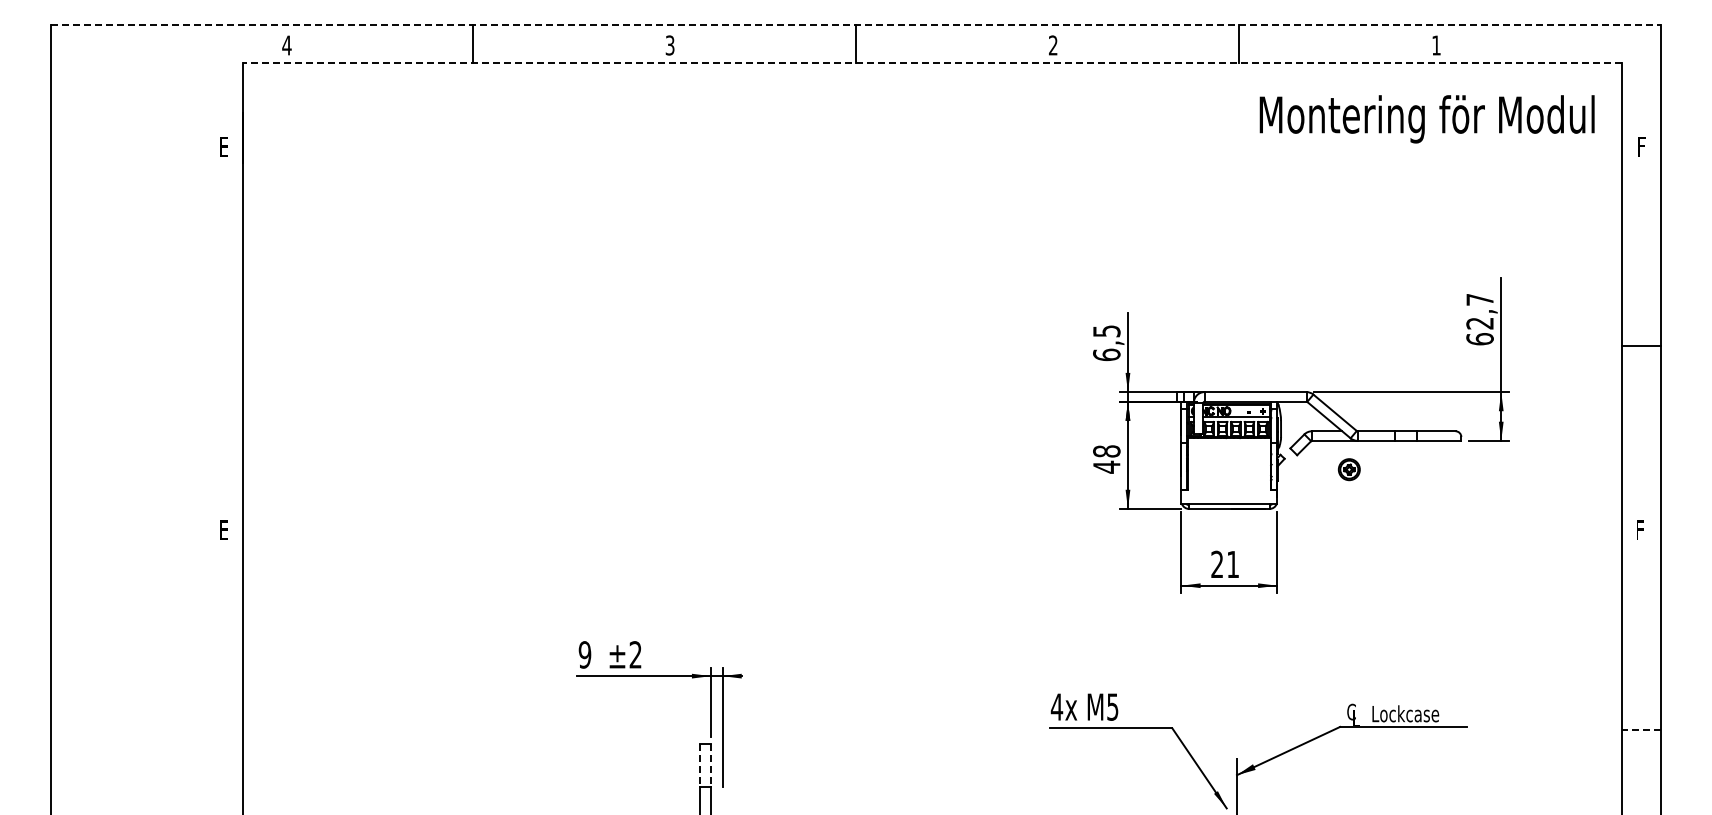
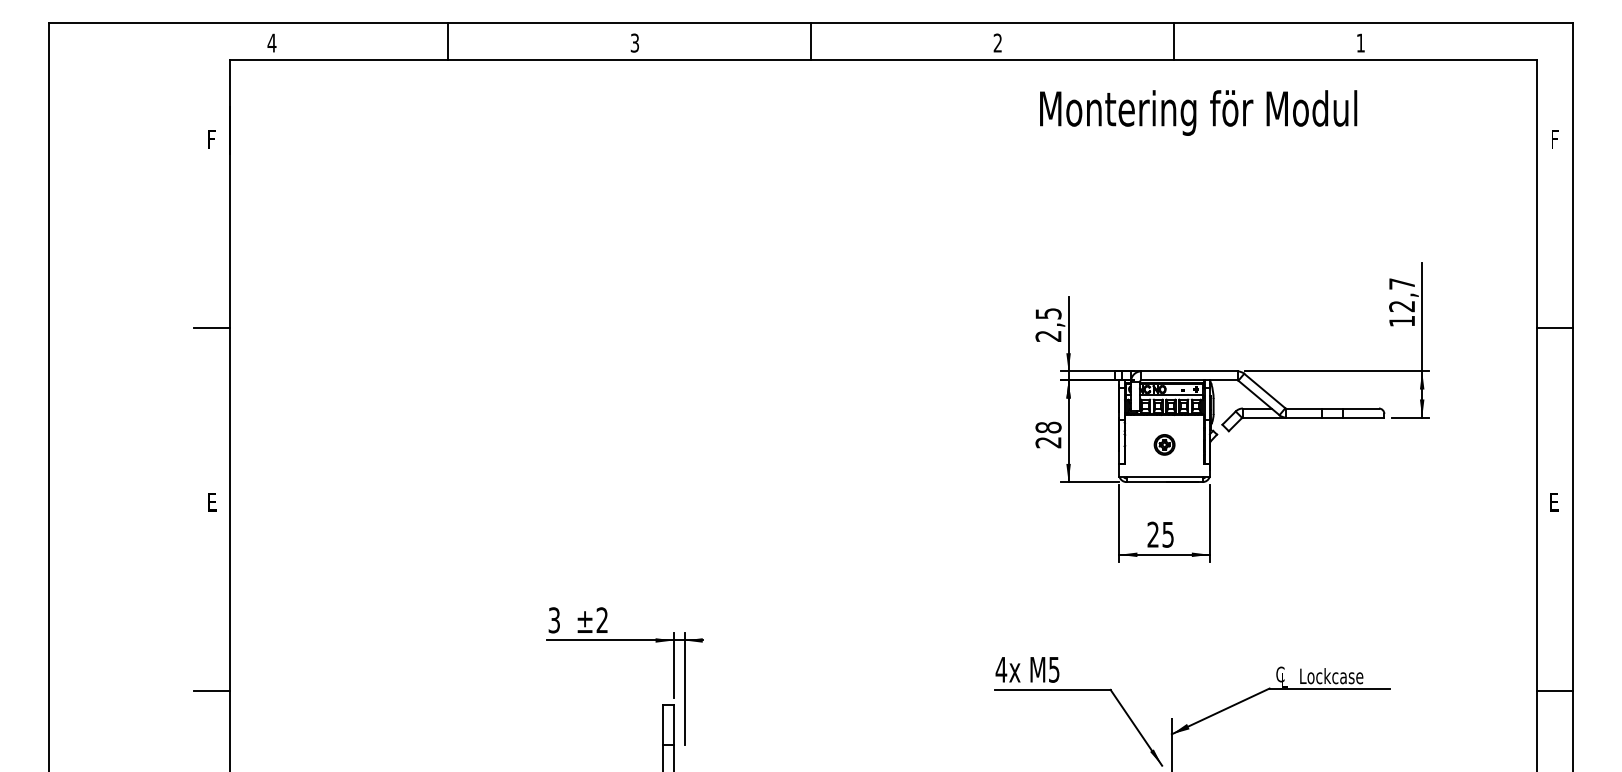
line: (856, 24) -> (811, 23), dashed -> solid
line: (932, 62) -> (883, 59), dashed -> solid
text: (1426, 119) -> (1197, 113), moved
text: (224, 146) -> (212, 138), E -> F
text: (1479, 339) -> (1401, 321), 62,7 -> 12,7
line: (223, 346) -> (211, 328), added
text: (1106, 354) -> (1048, 335), 6,5 -> 2,5
text: (1106, 466) -> (1048, 441), 48 -> 28
part: (1348, 469) -> (1163, 444), moved
text: (1641, 529) -> (1555, 501), F -> E
text: (1232, 564) -> (1167, 534), 21 -> 25
text: (584, 654) -> (553, 619), 9 -> 3
line: (223, 729) -> (211, 690), added
line: (1640, 729) -> (1554, 690), dashed -> solid
line: (699, 765) -> (662, 725), dashed -> solid
line: (711, 765) -> (674, 725), dashed -> solid

